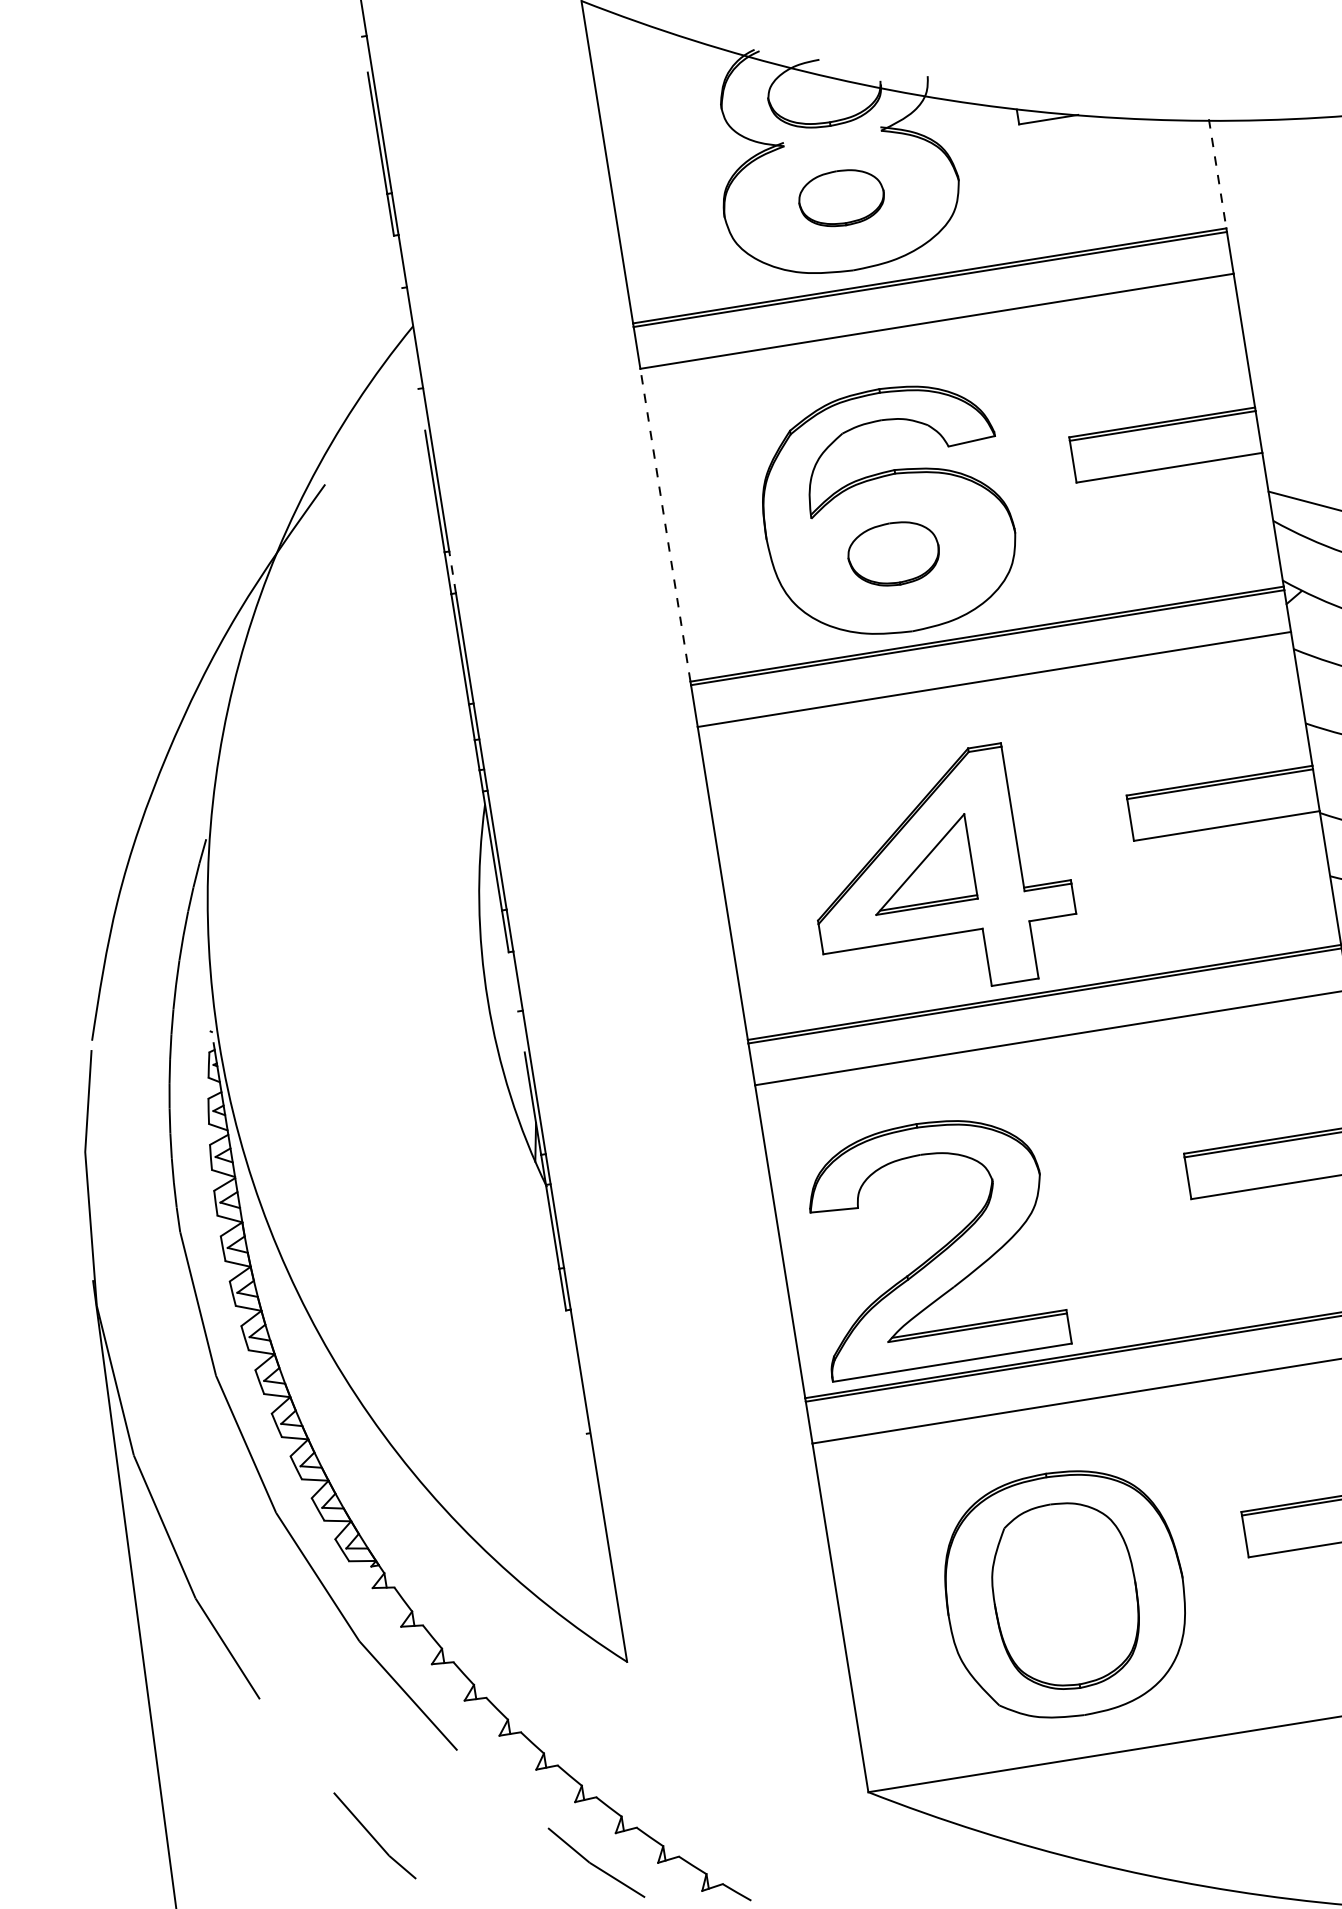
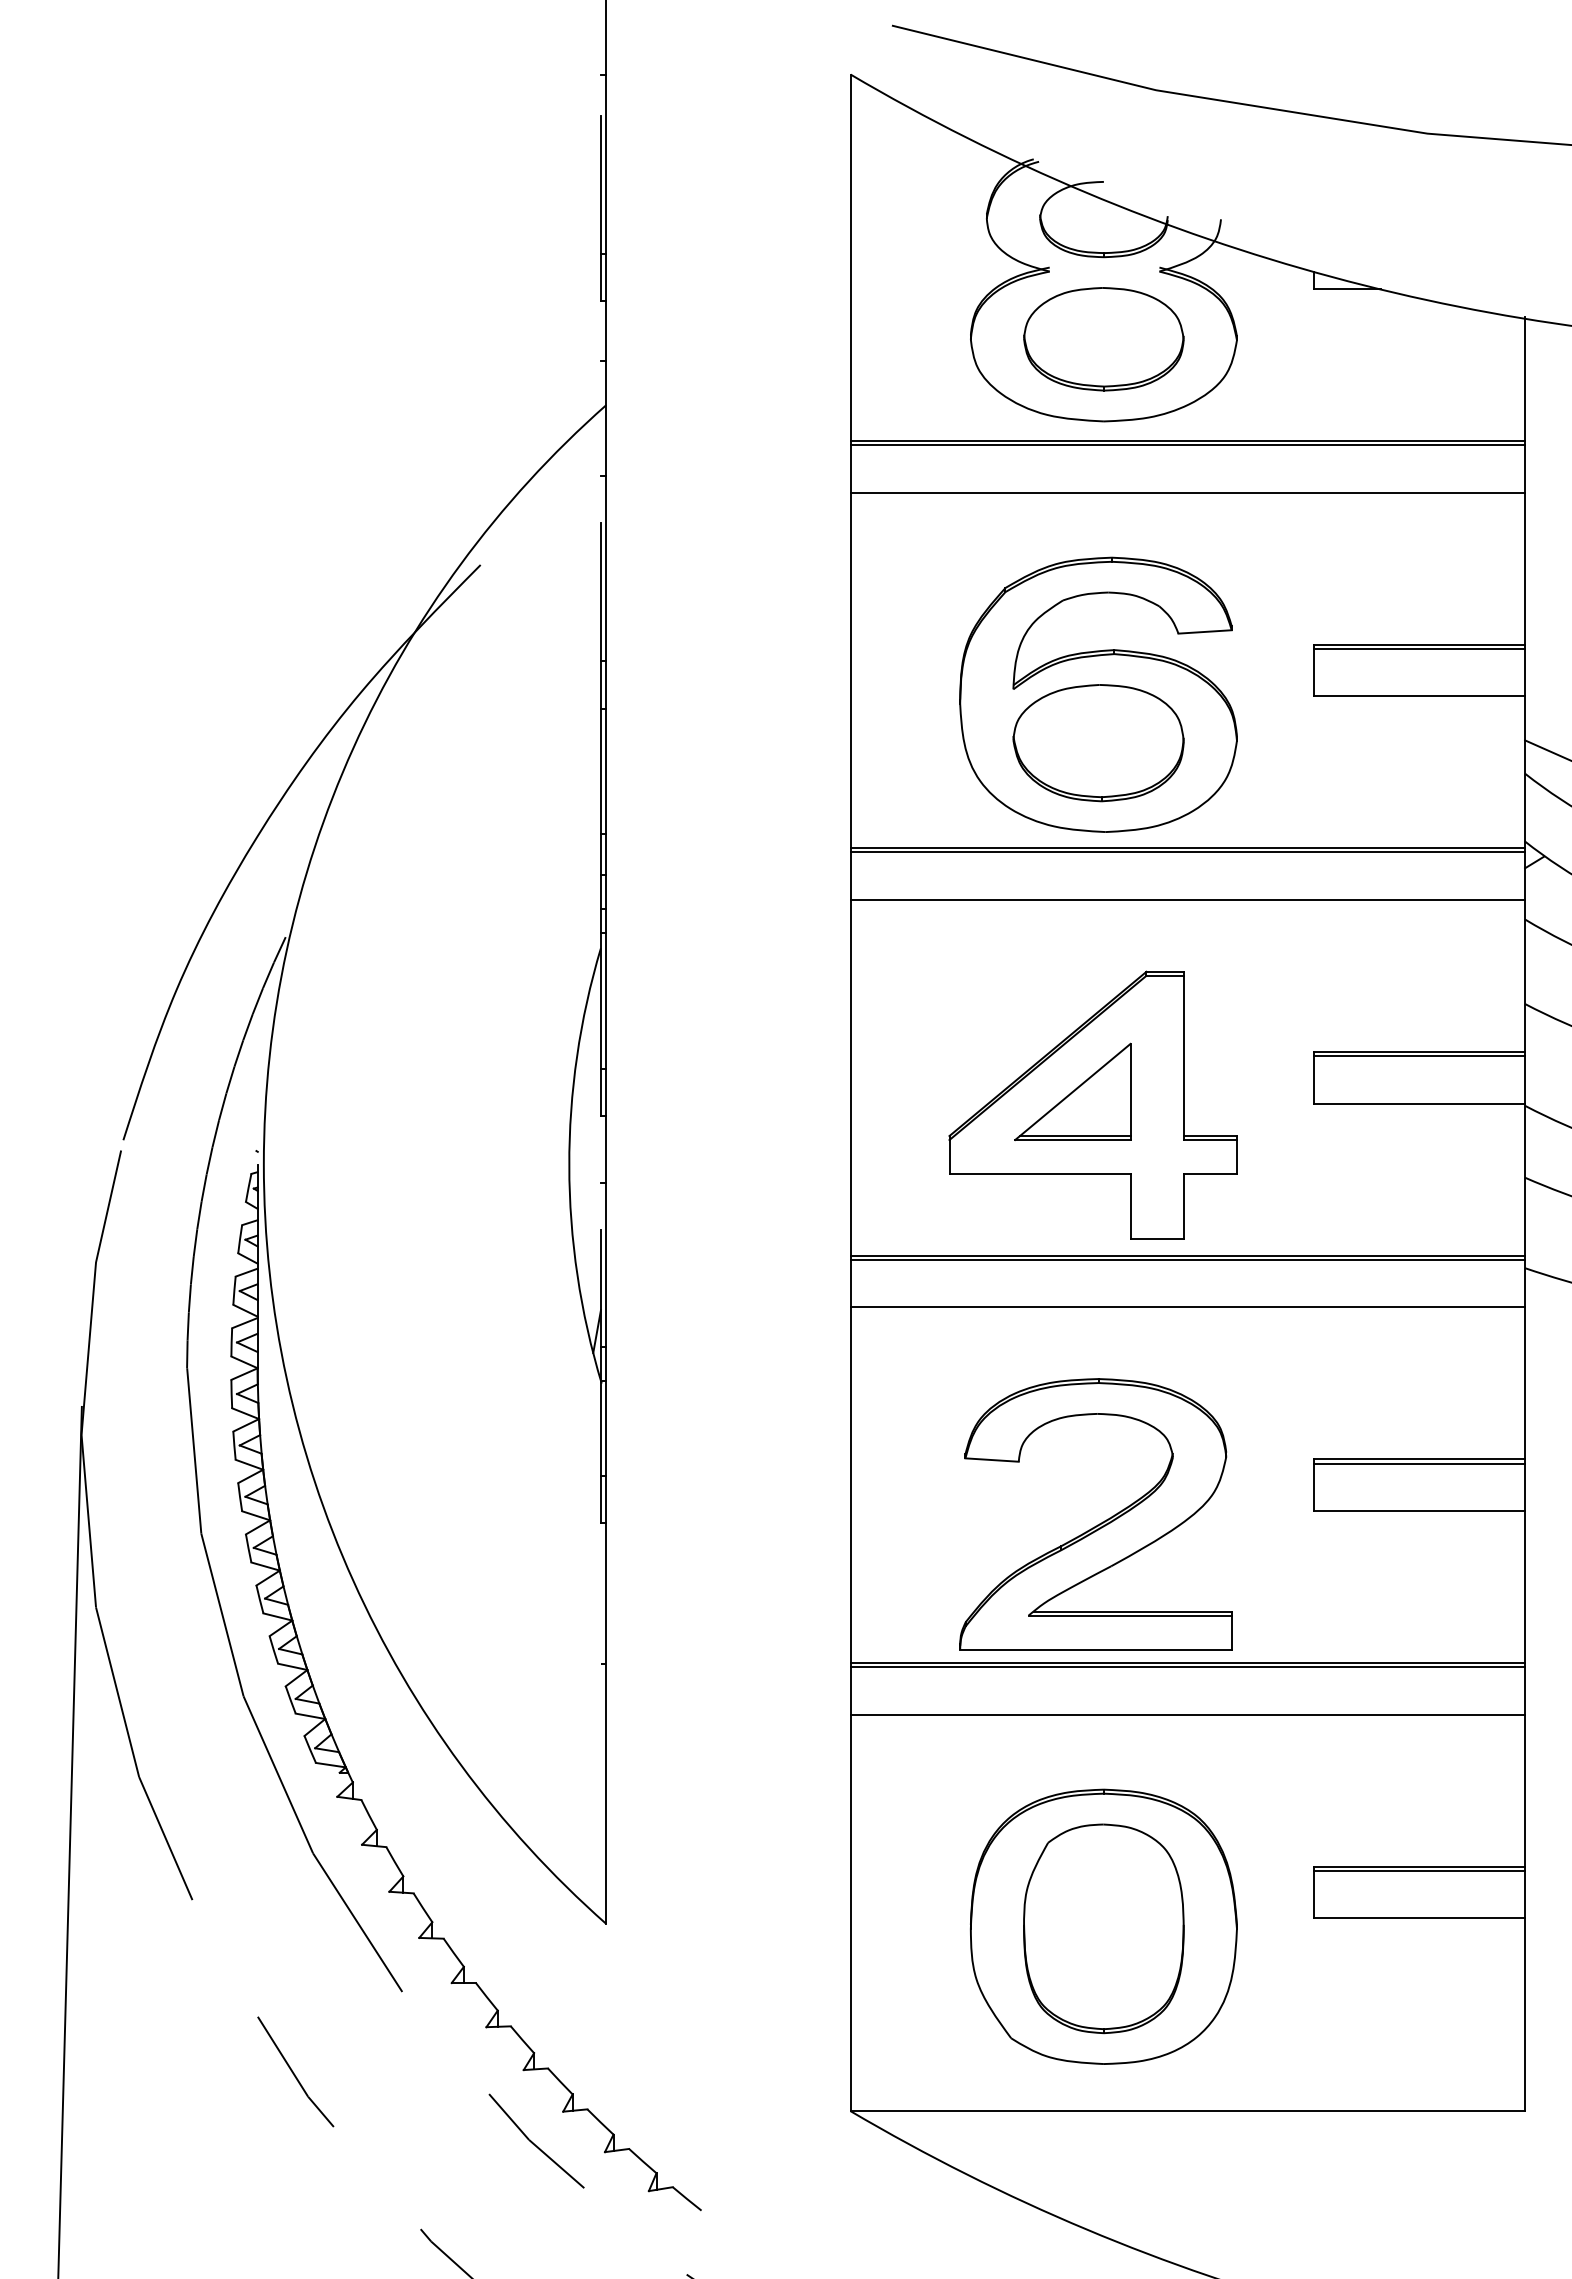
line: (1218, 174) -> (1525, 379), dashed -> solid
part: (841, 198) -> (1103, 339), size x1.67
line: (665, 525) -> (850, 670), dashed -> solid
part: (893, 554) -> (1098, 743), size x1.67
line: (452, 572) -> (606, 685), dashed -> solid
part: (937, 1251) -> (1099, 1523), moved

